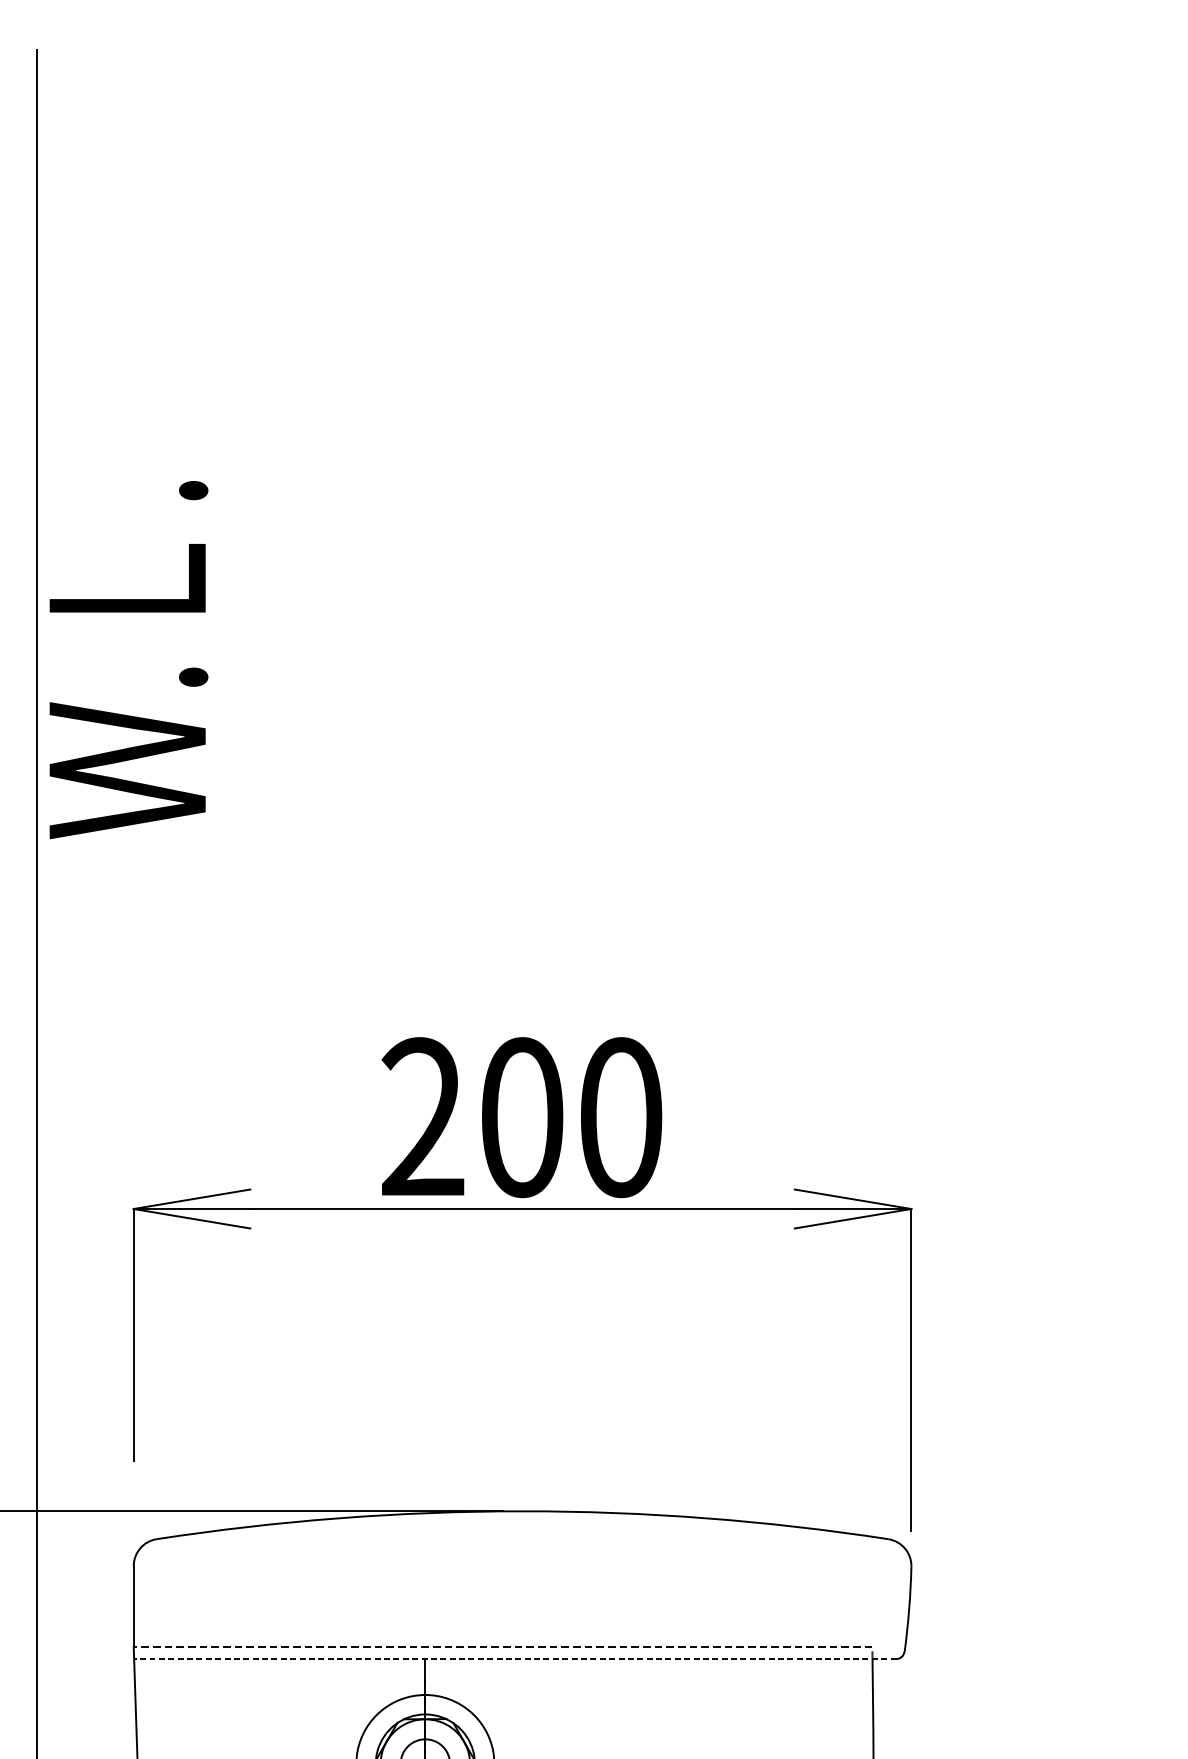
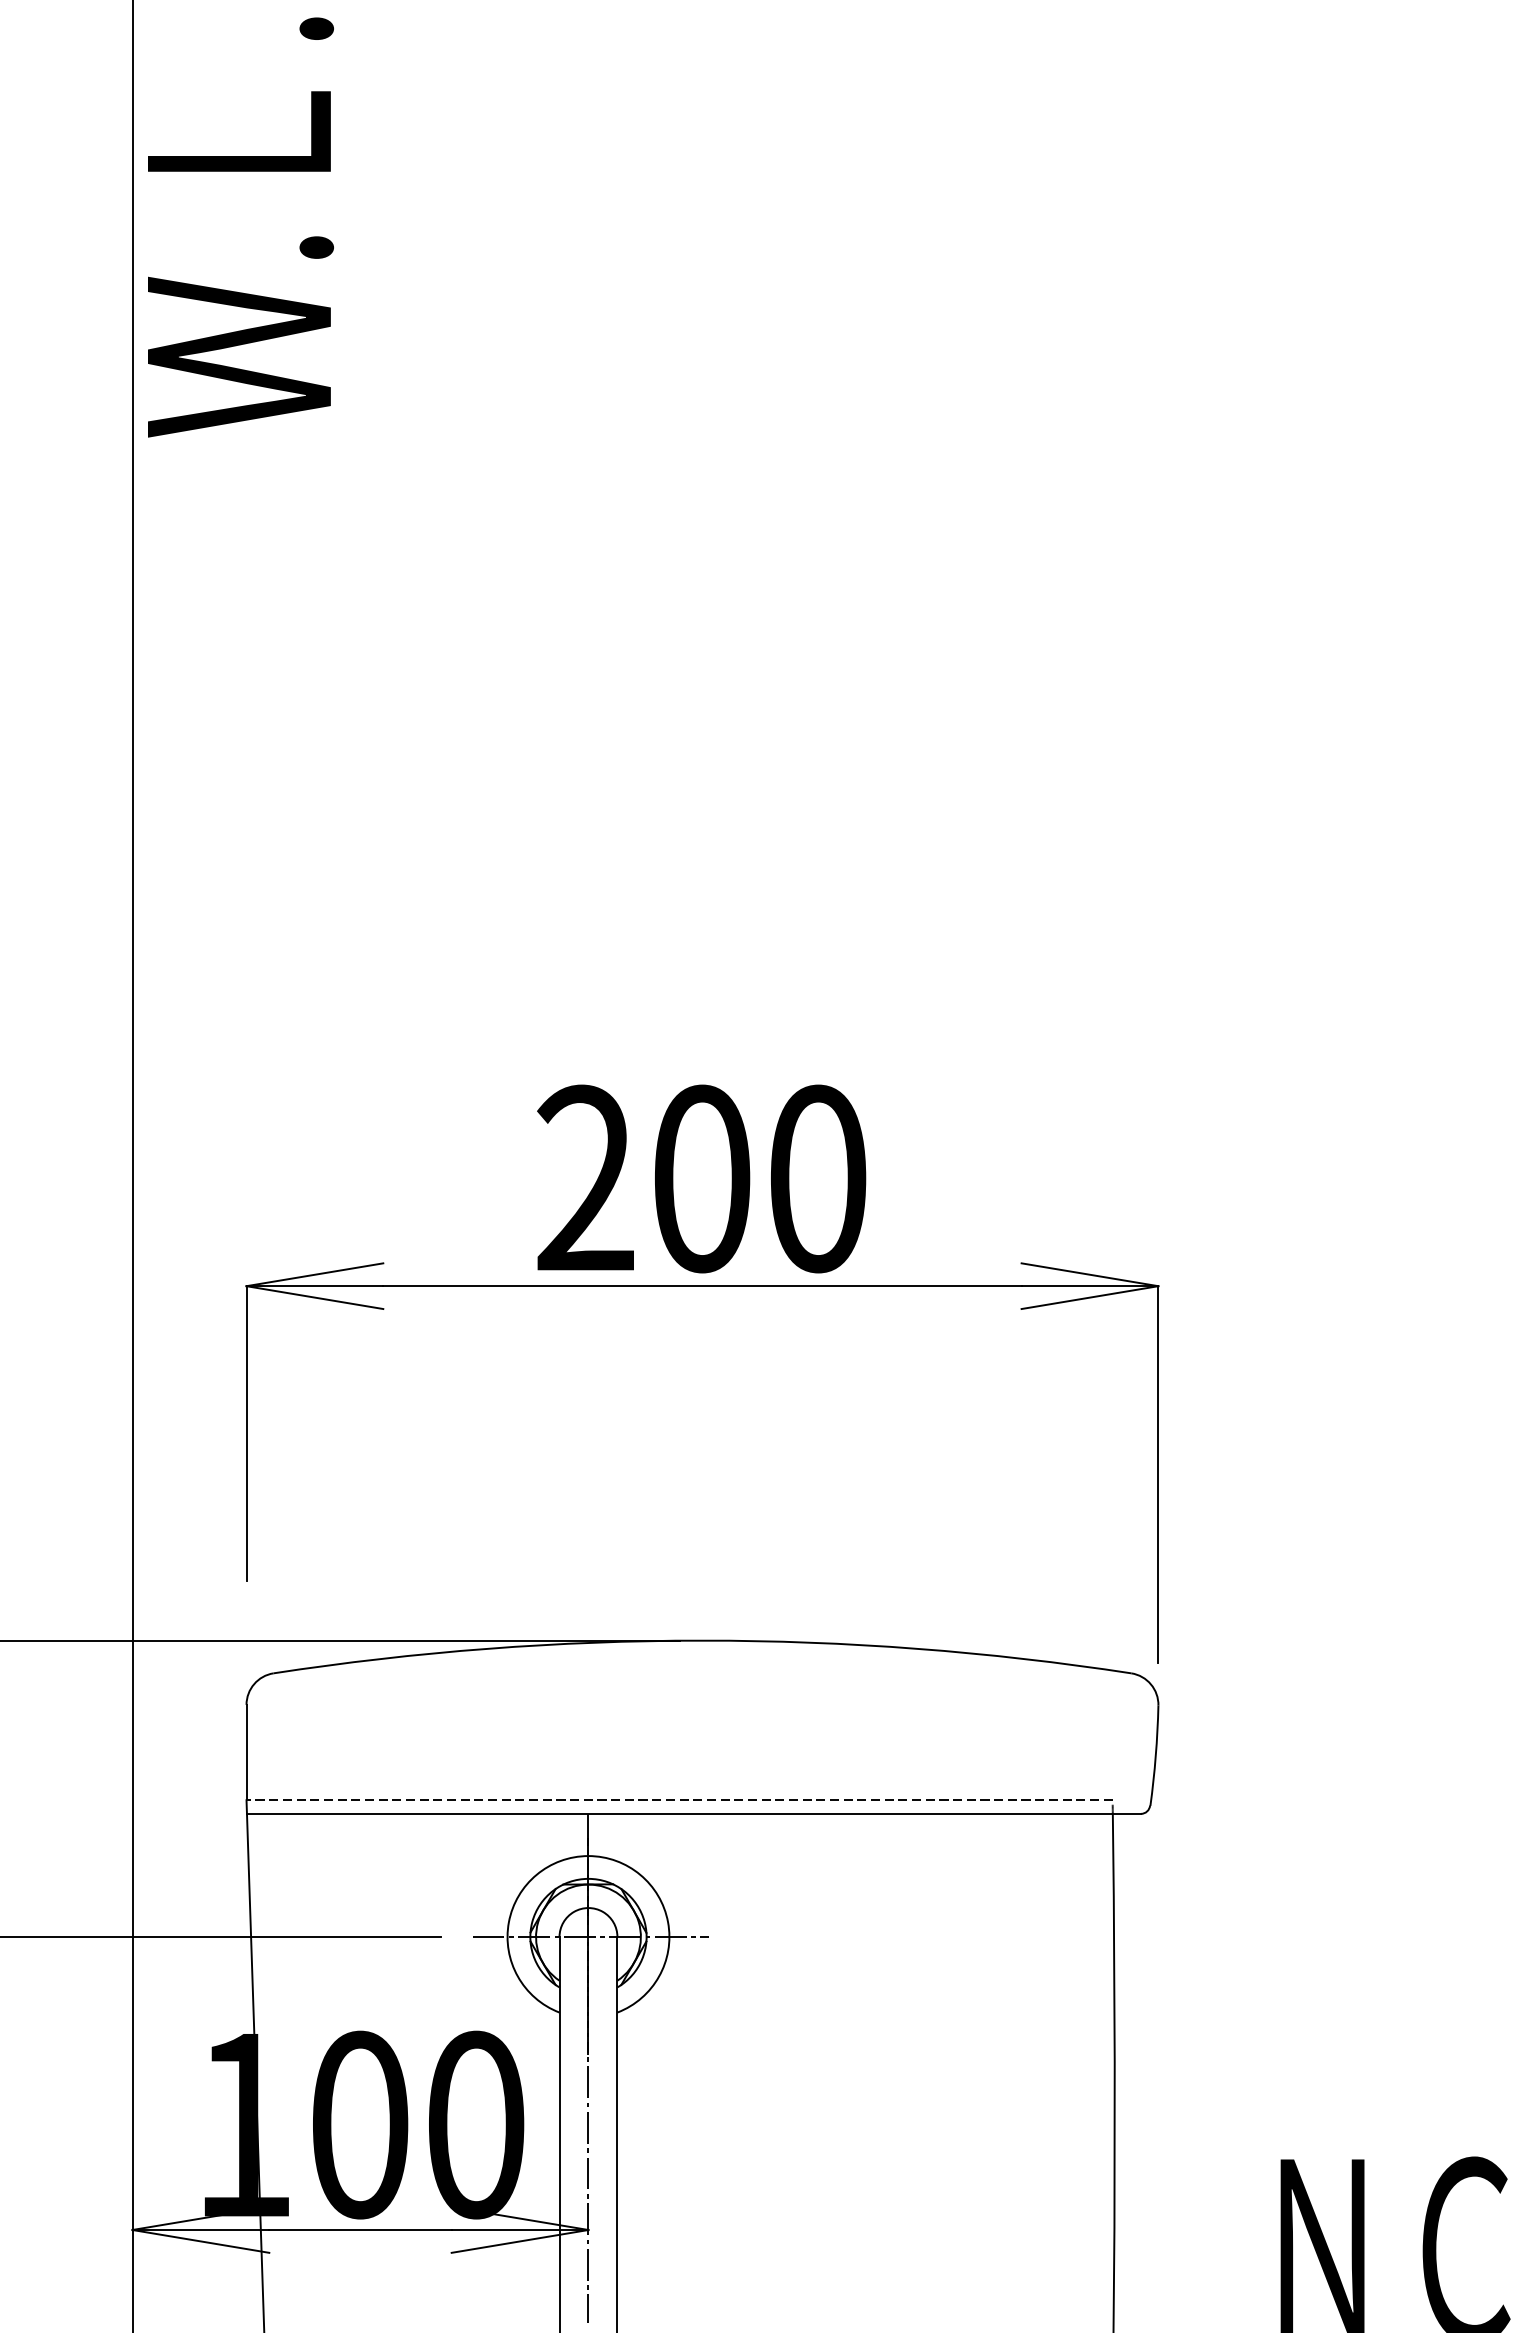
text: (128, 660) -> (240, 227), moved
line: (514, 1658) -> (693, 1813), dashed -> solid

